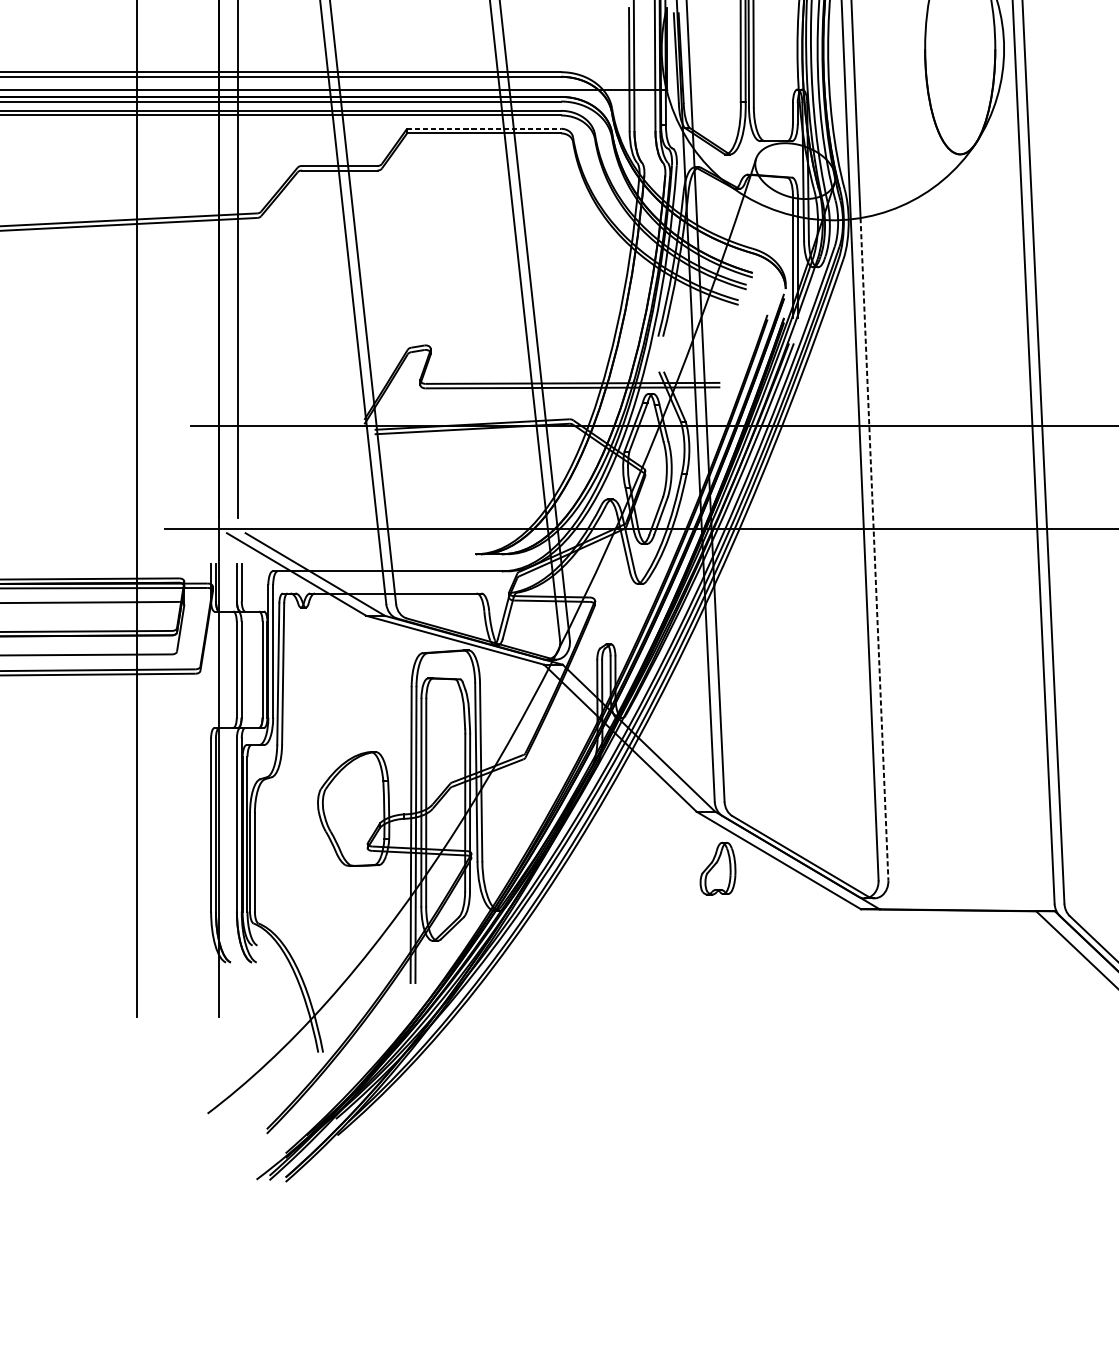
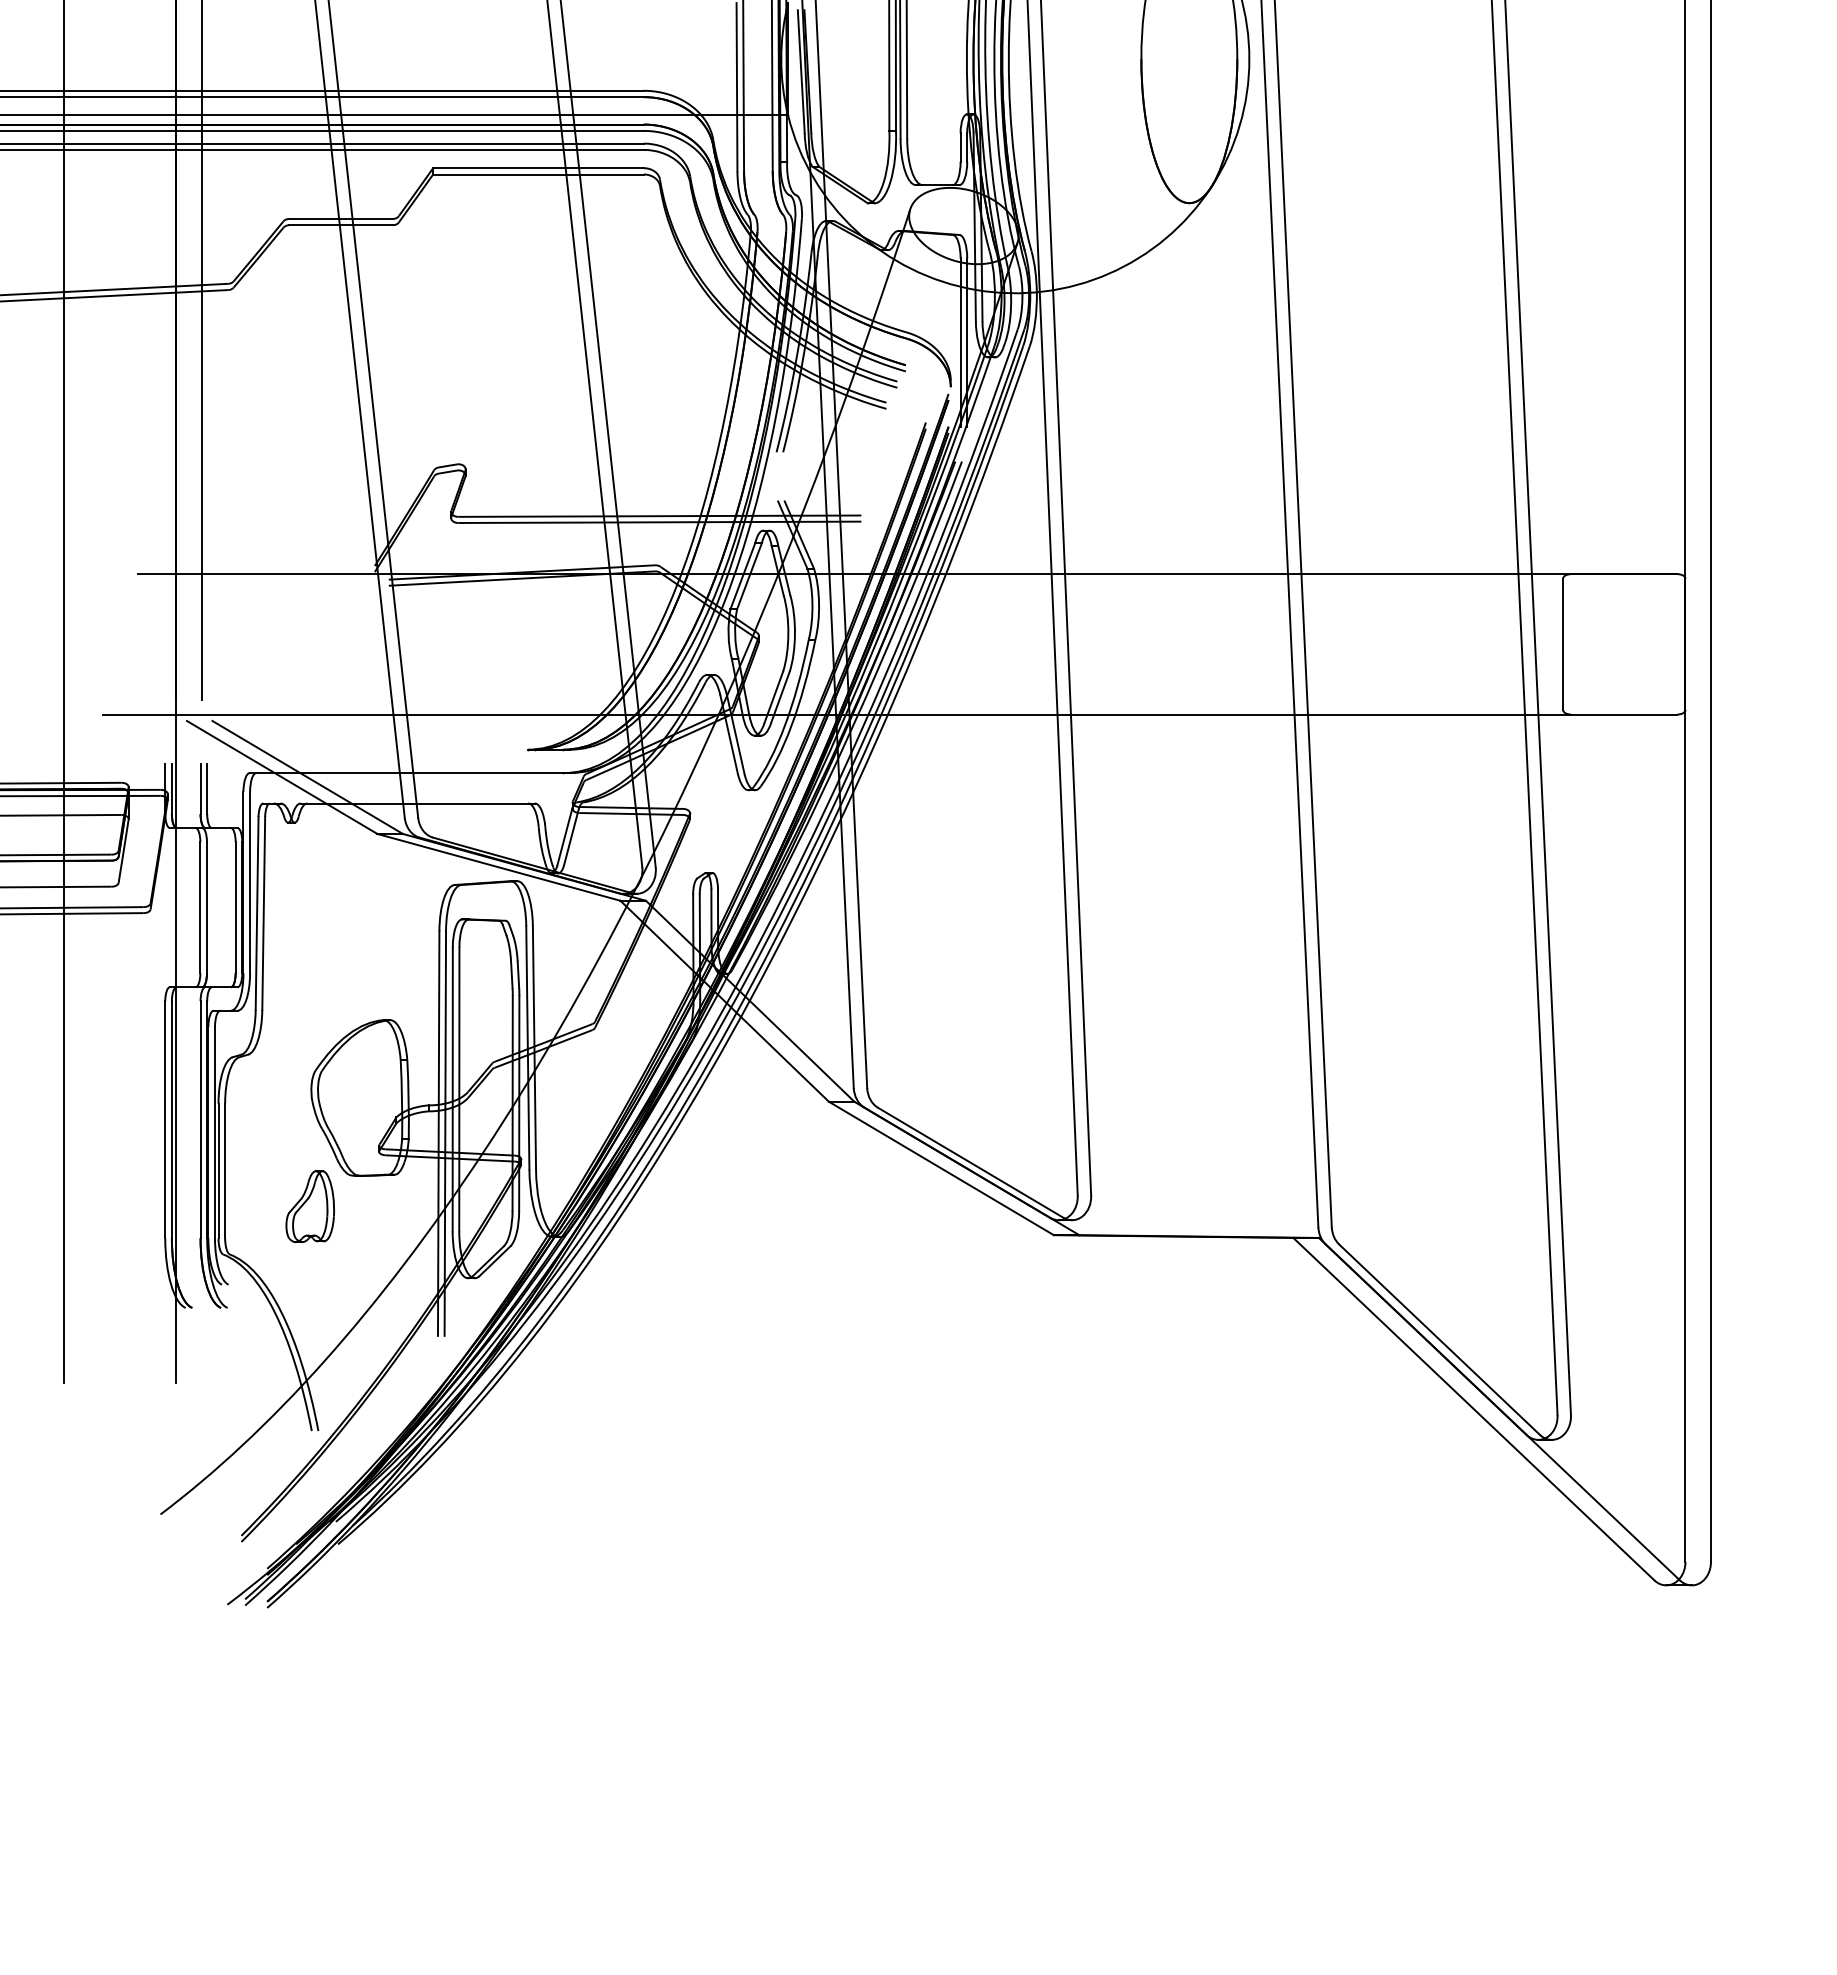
line: (484, 129) -> (538, 168), dashed -> solid
line: (874, 549) -> (1072, 743), dashed -> solid
part: (717, 868) -> (309, 1206), moved

